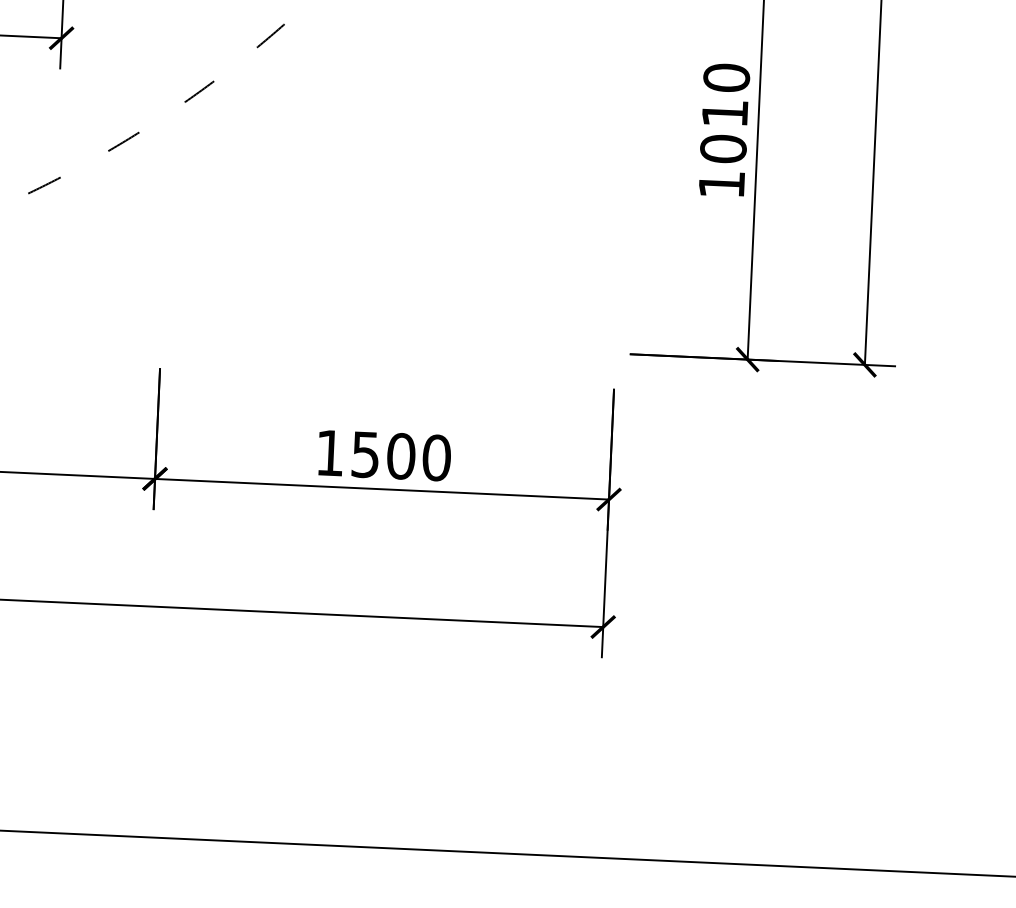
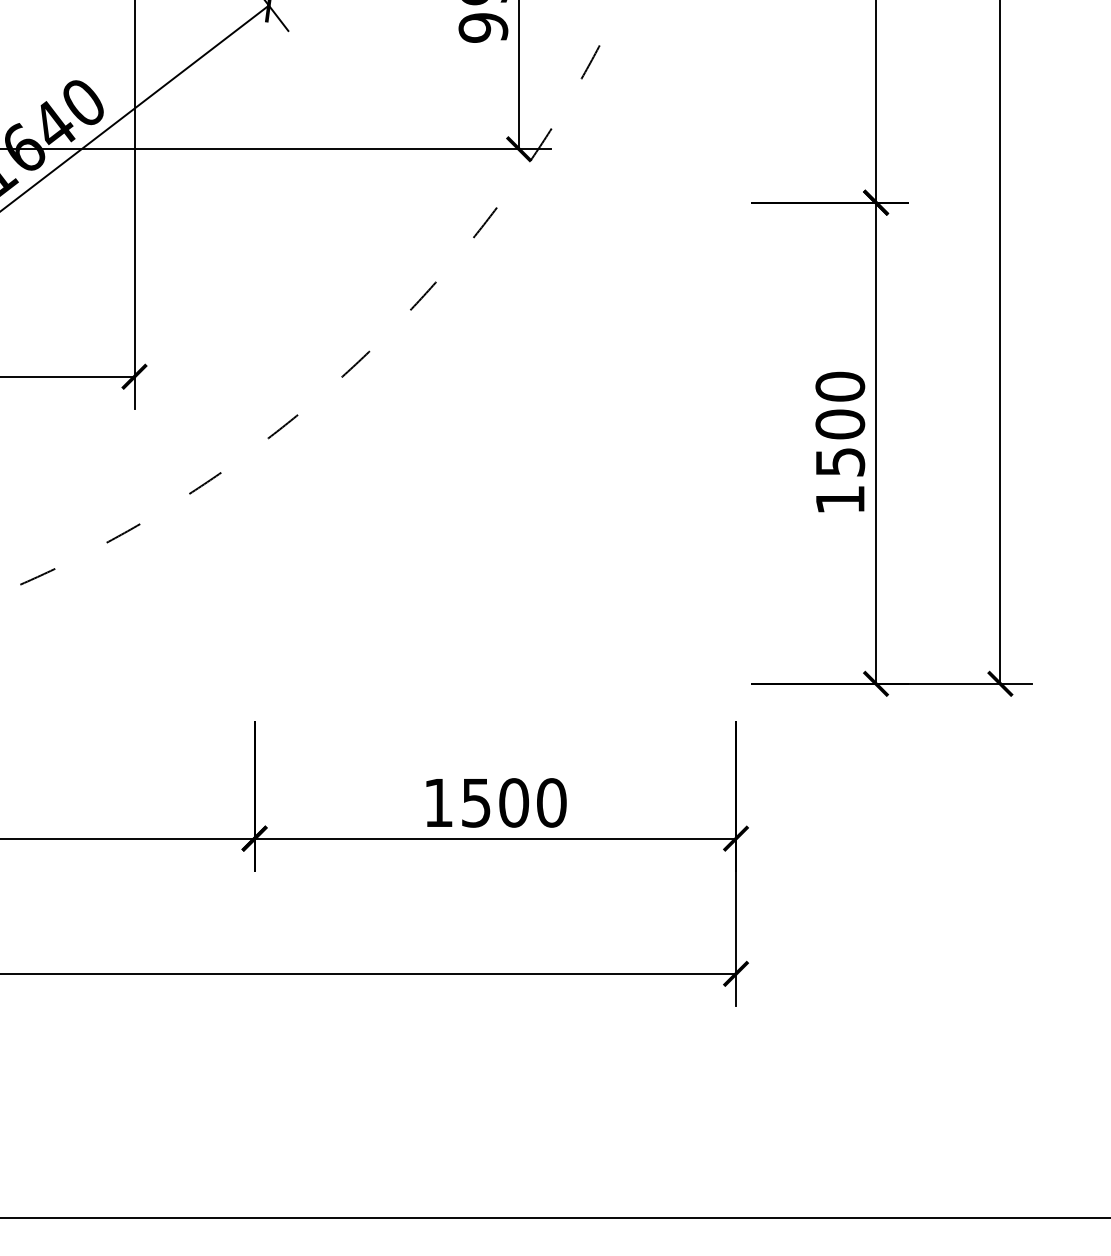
text: (724, 130) -> (840, 442), 1010 -> 1500

